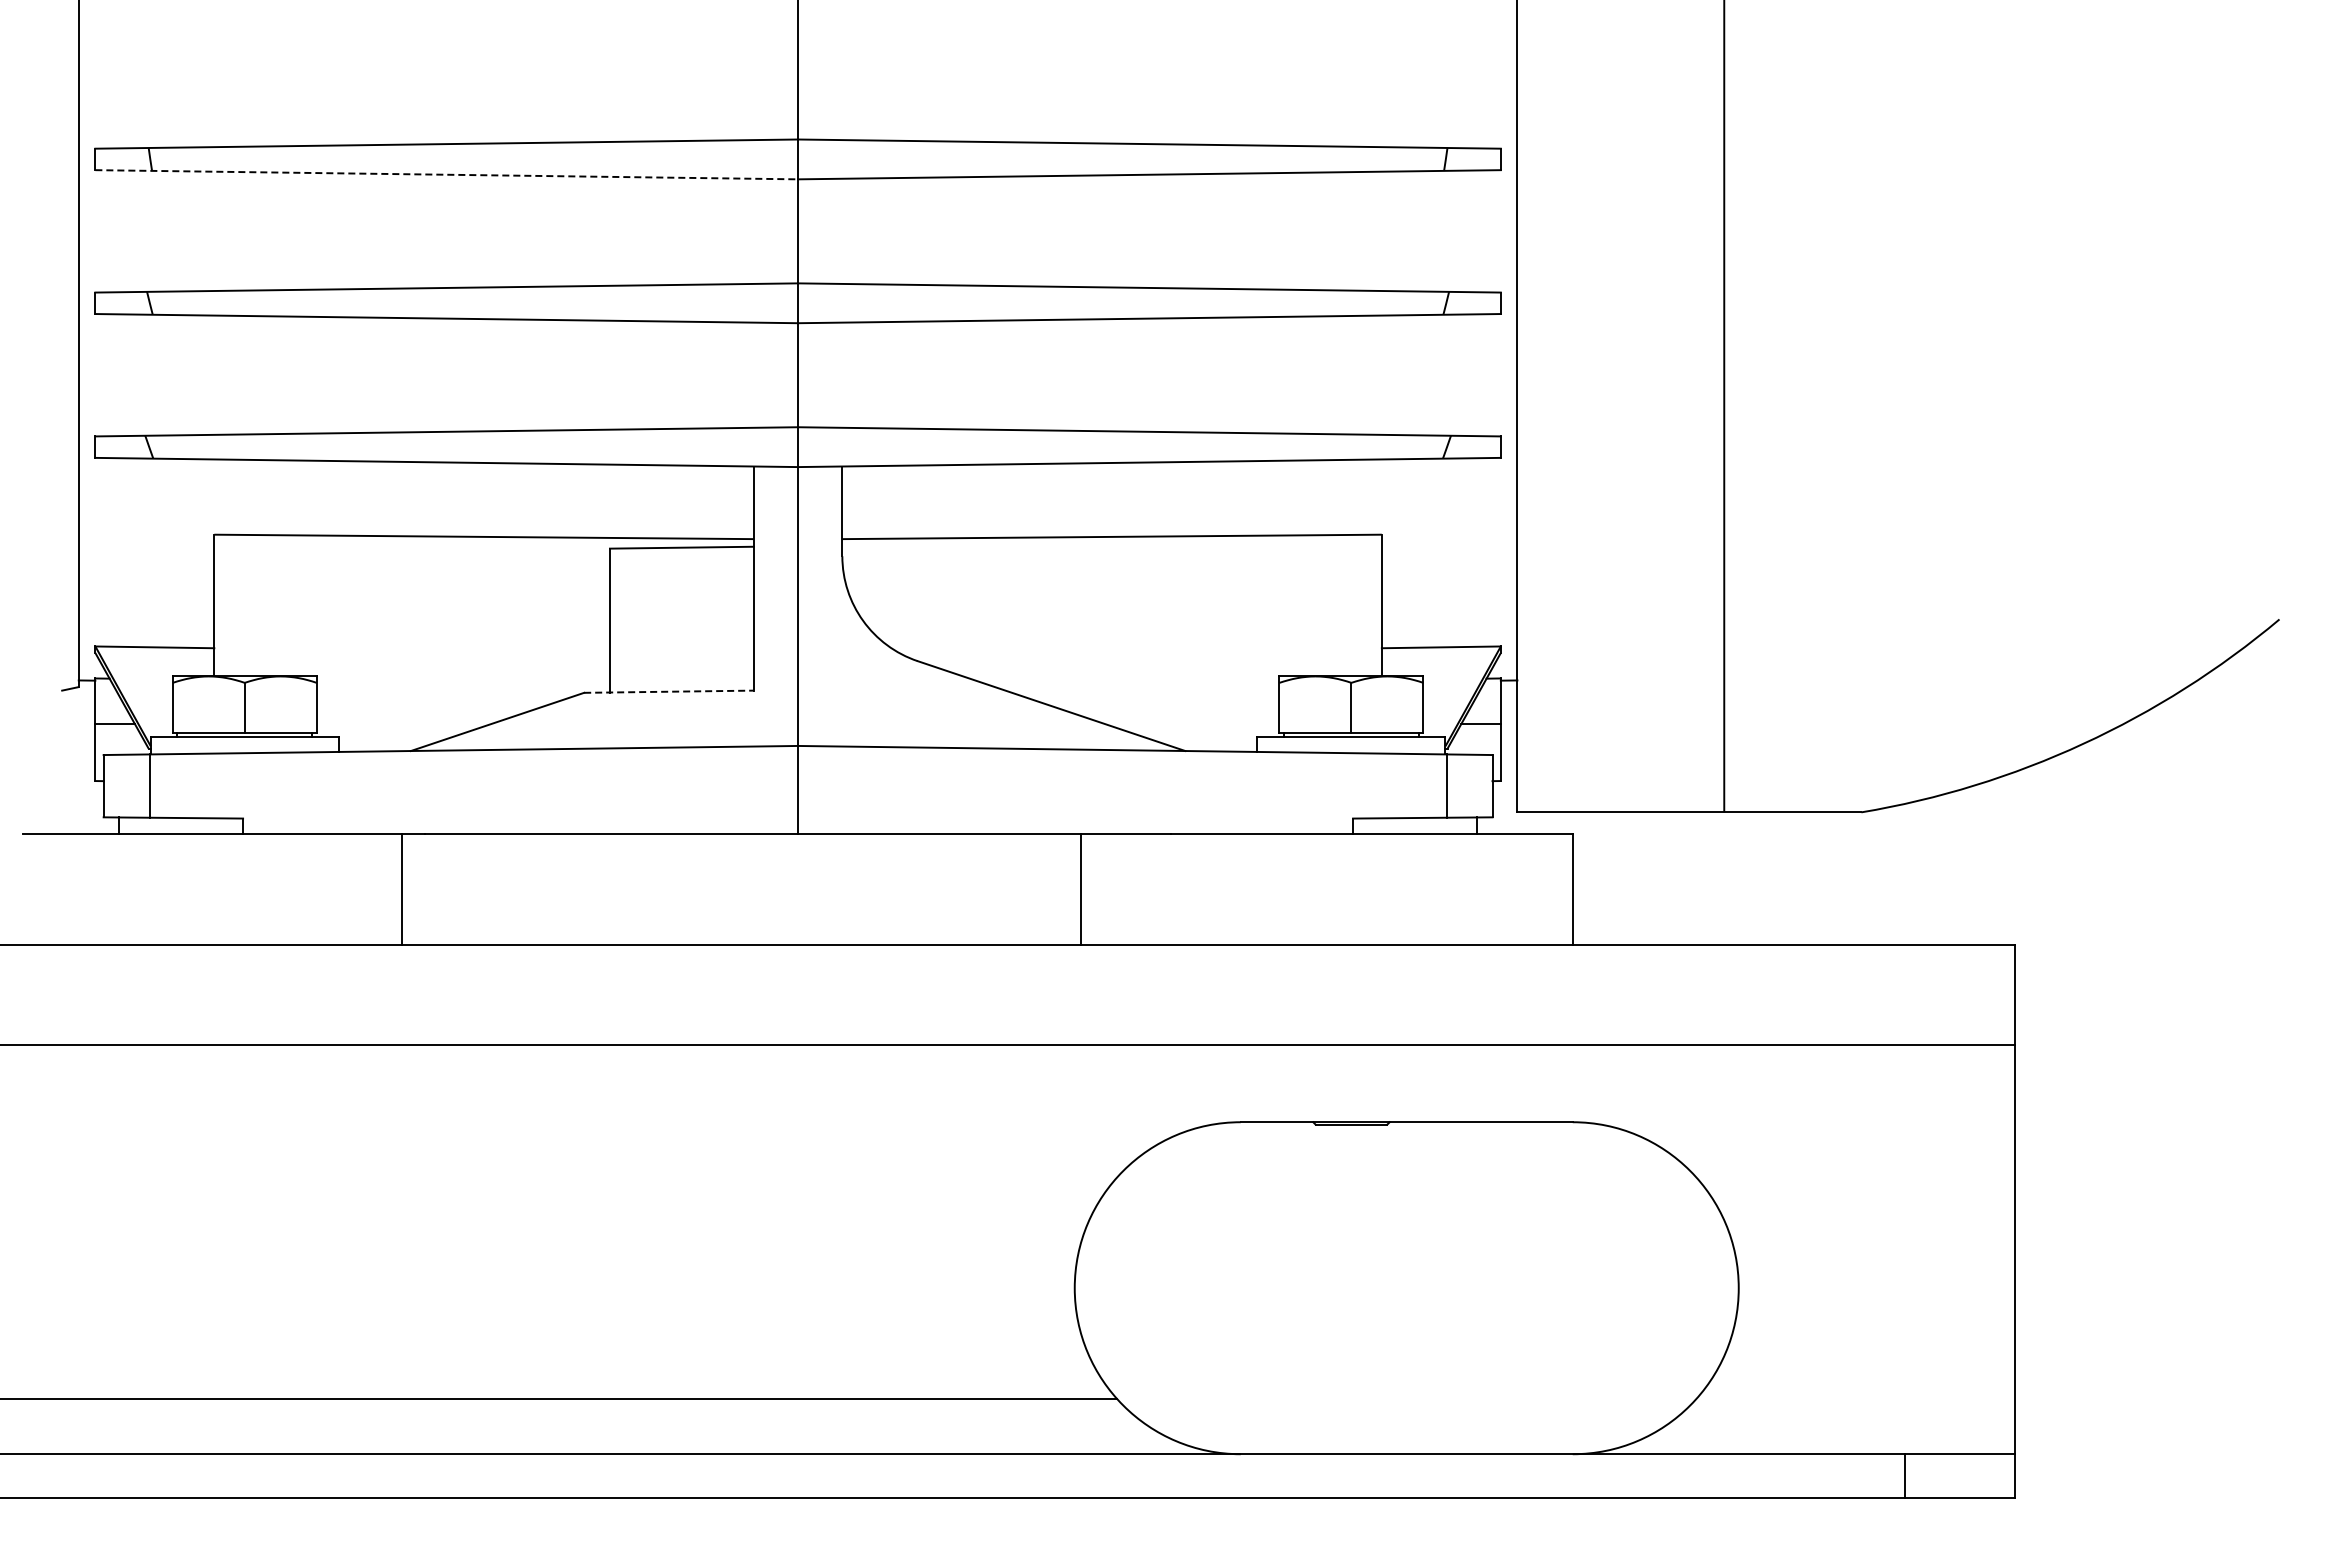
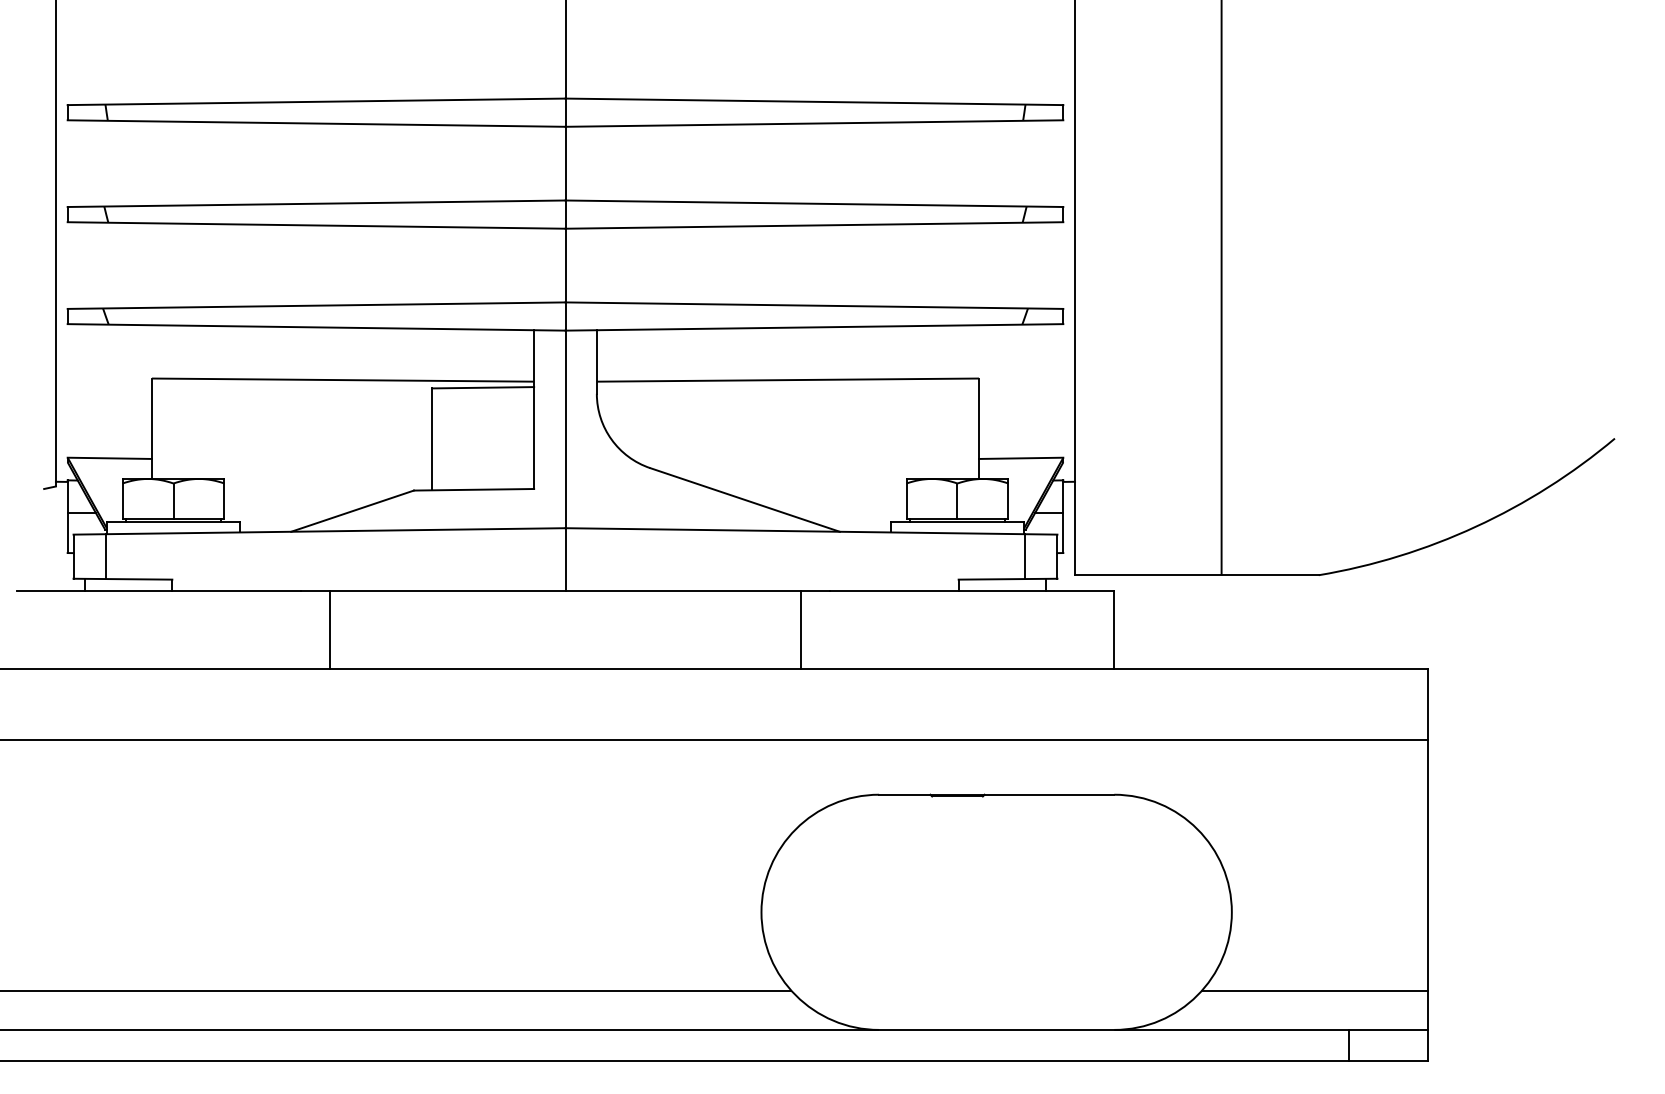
line: (447, 174) -> (317, 123), dashed -> solid
line: (669, 691) -> (474, 489), dashed -> solid
line: (402, 889) -> (330, 629), moved
line: (1081, 889) -> (800, 629), moved
line: (1855, 1398) -> (1314, 990), added

